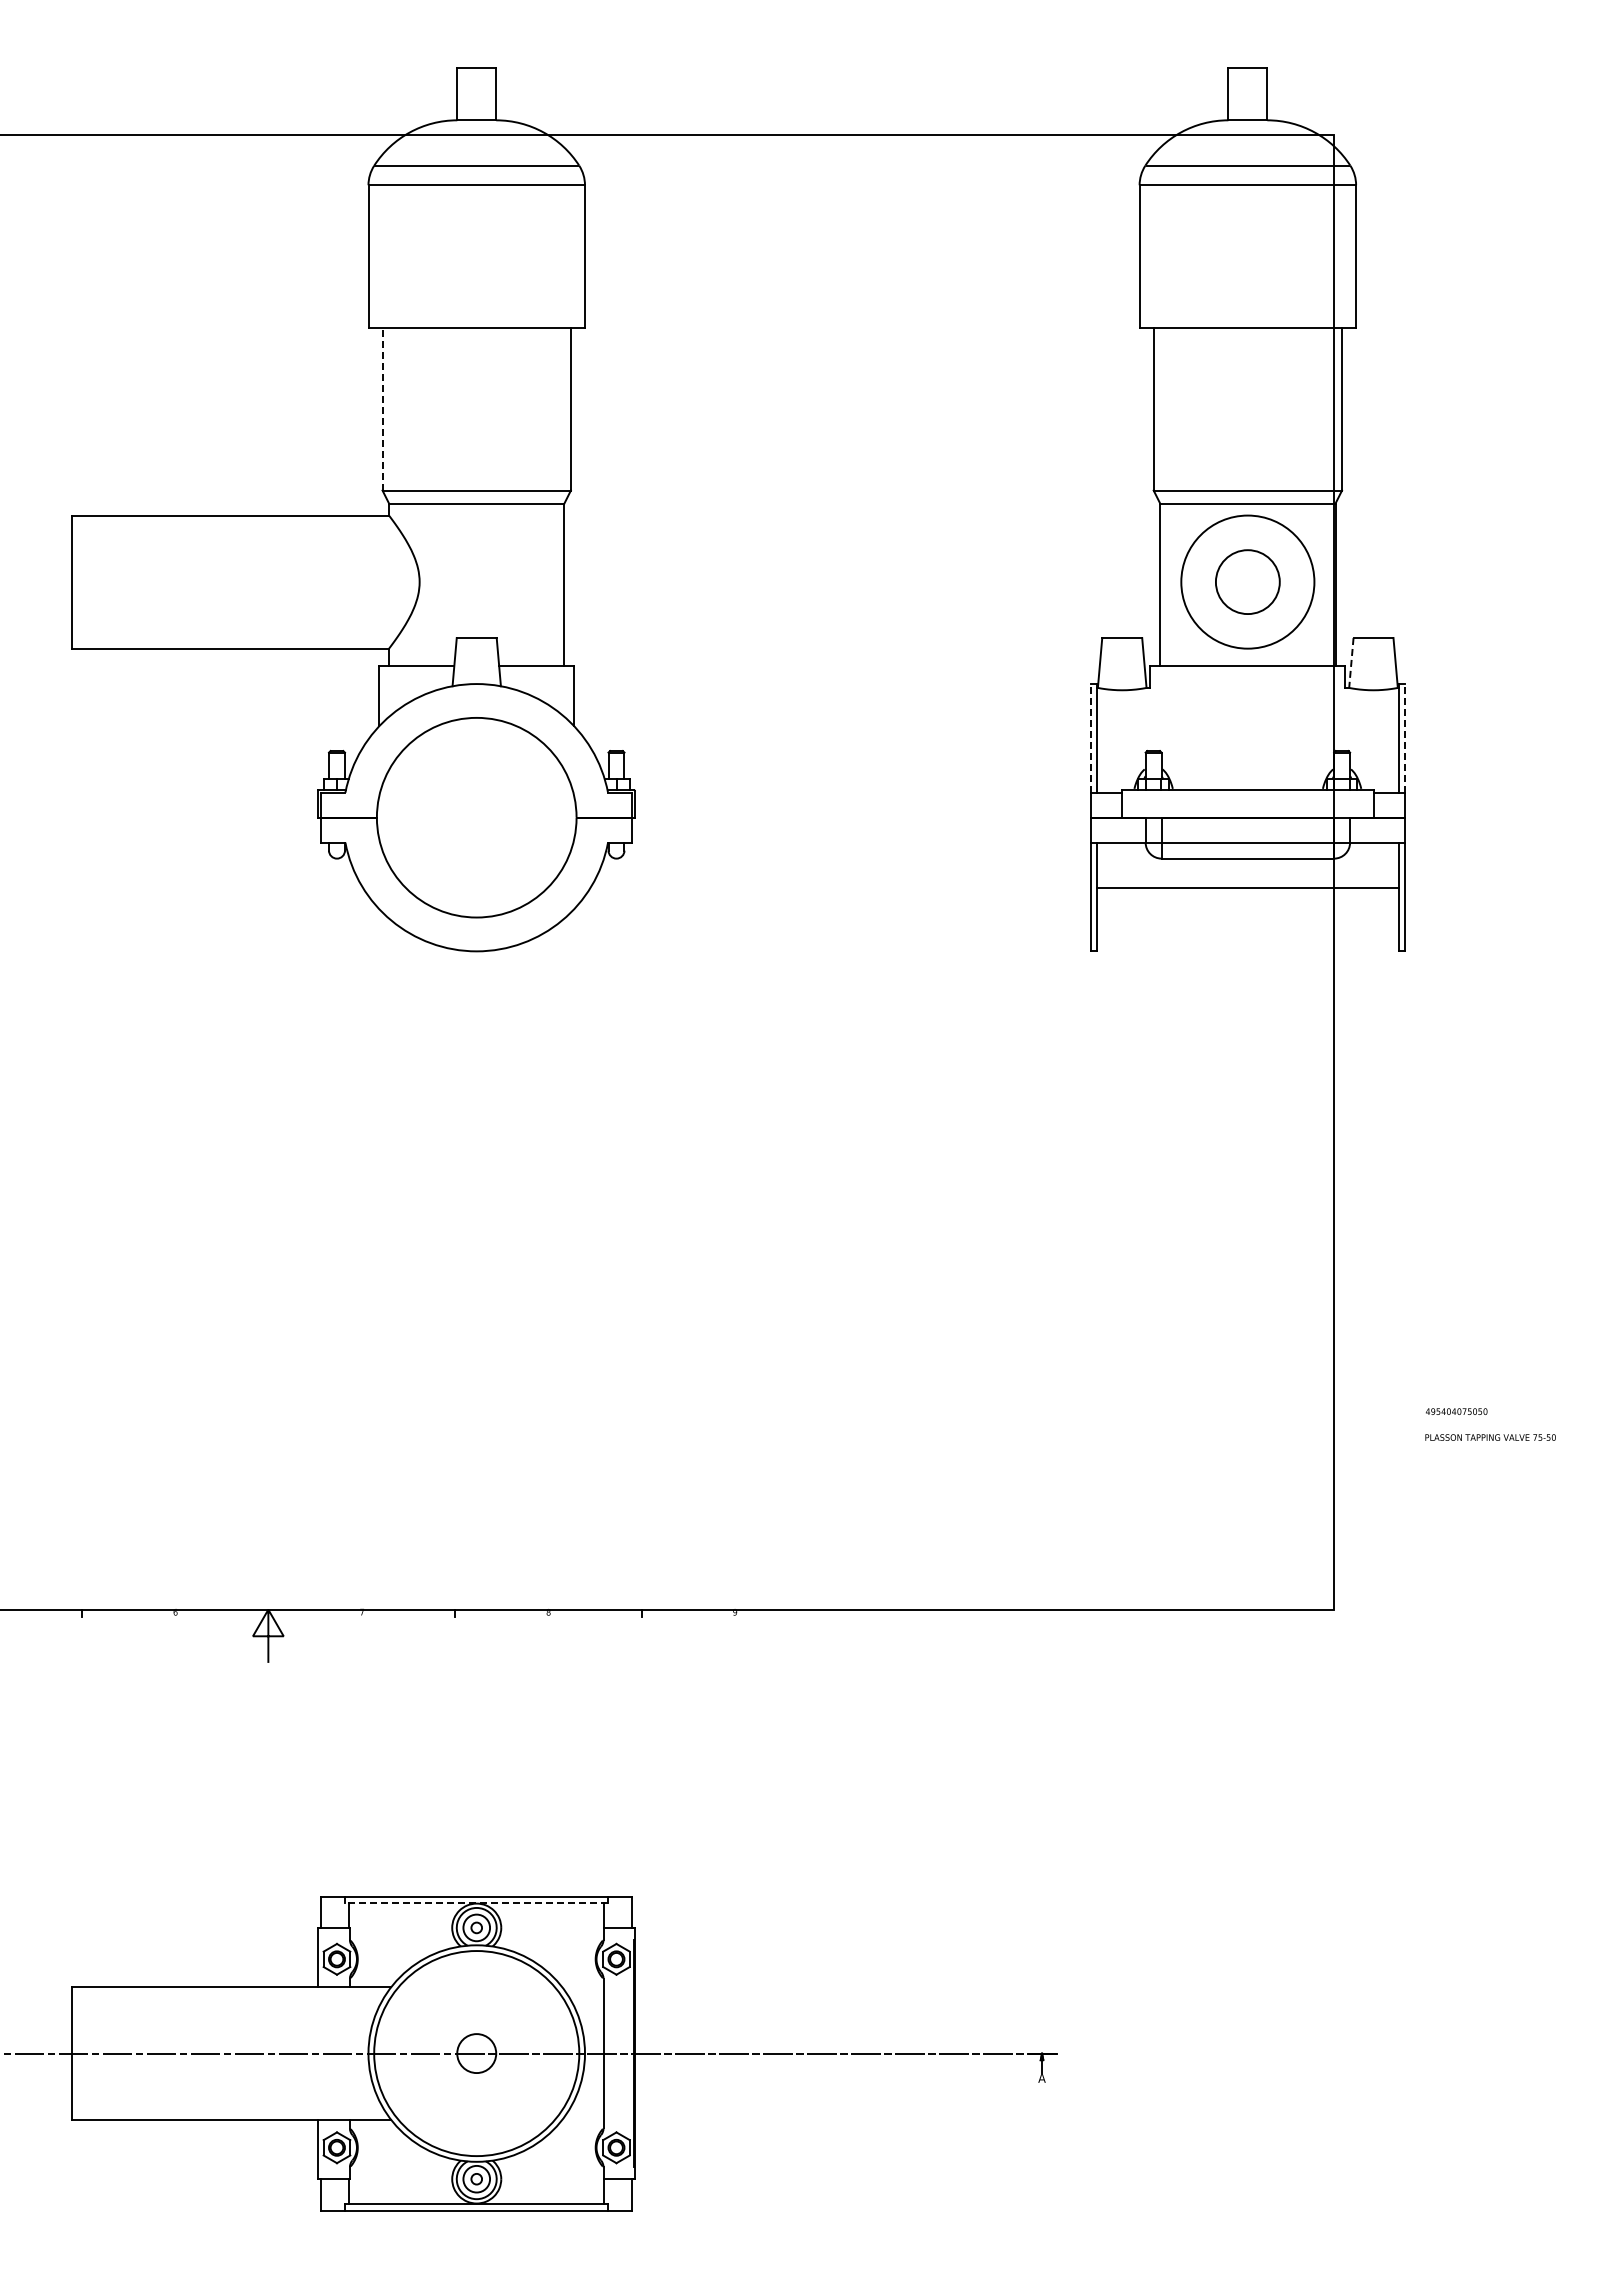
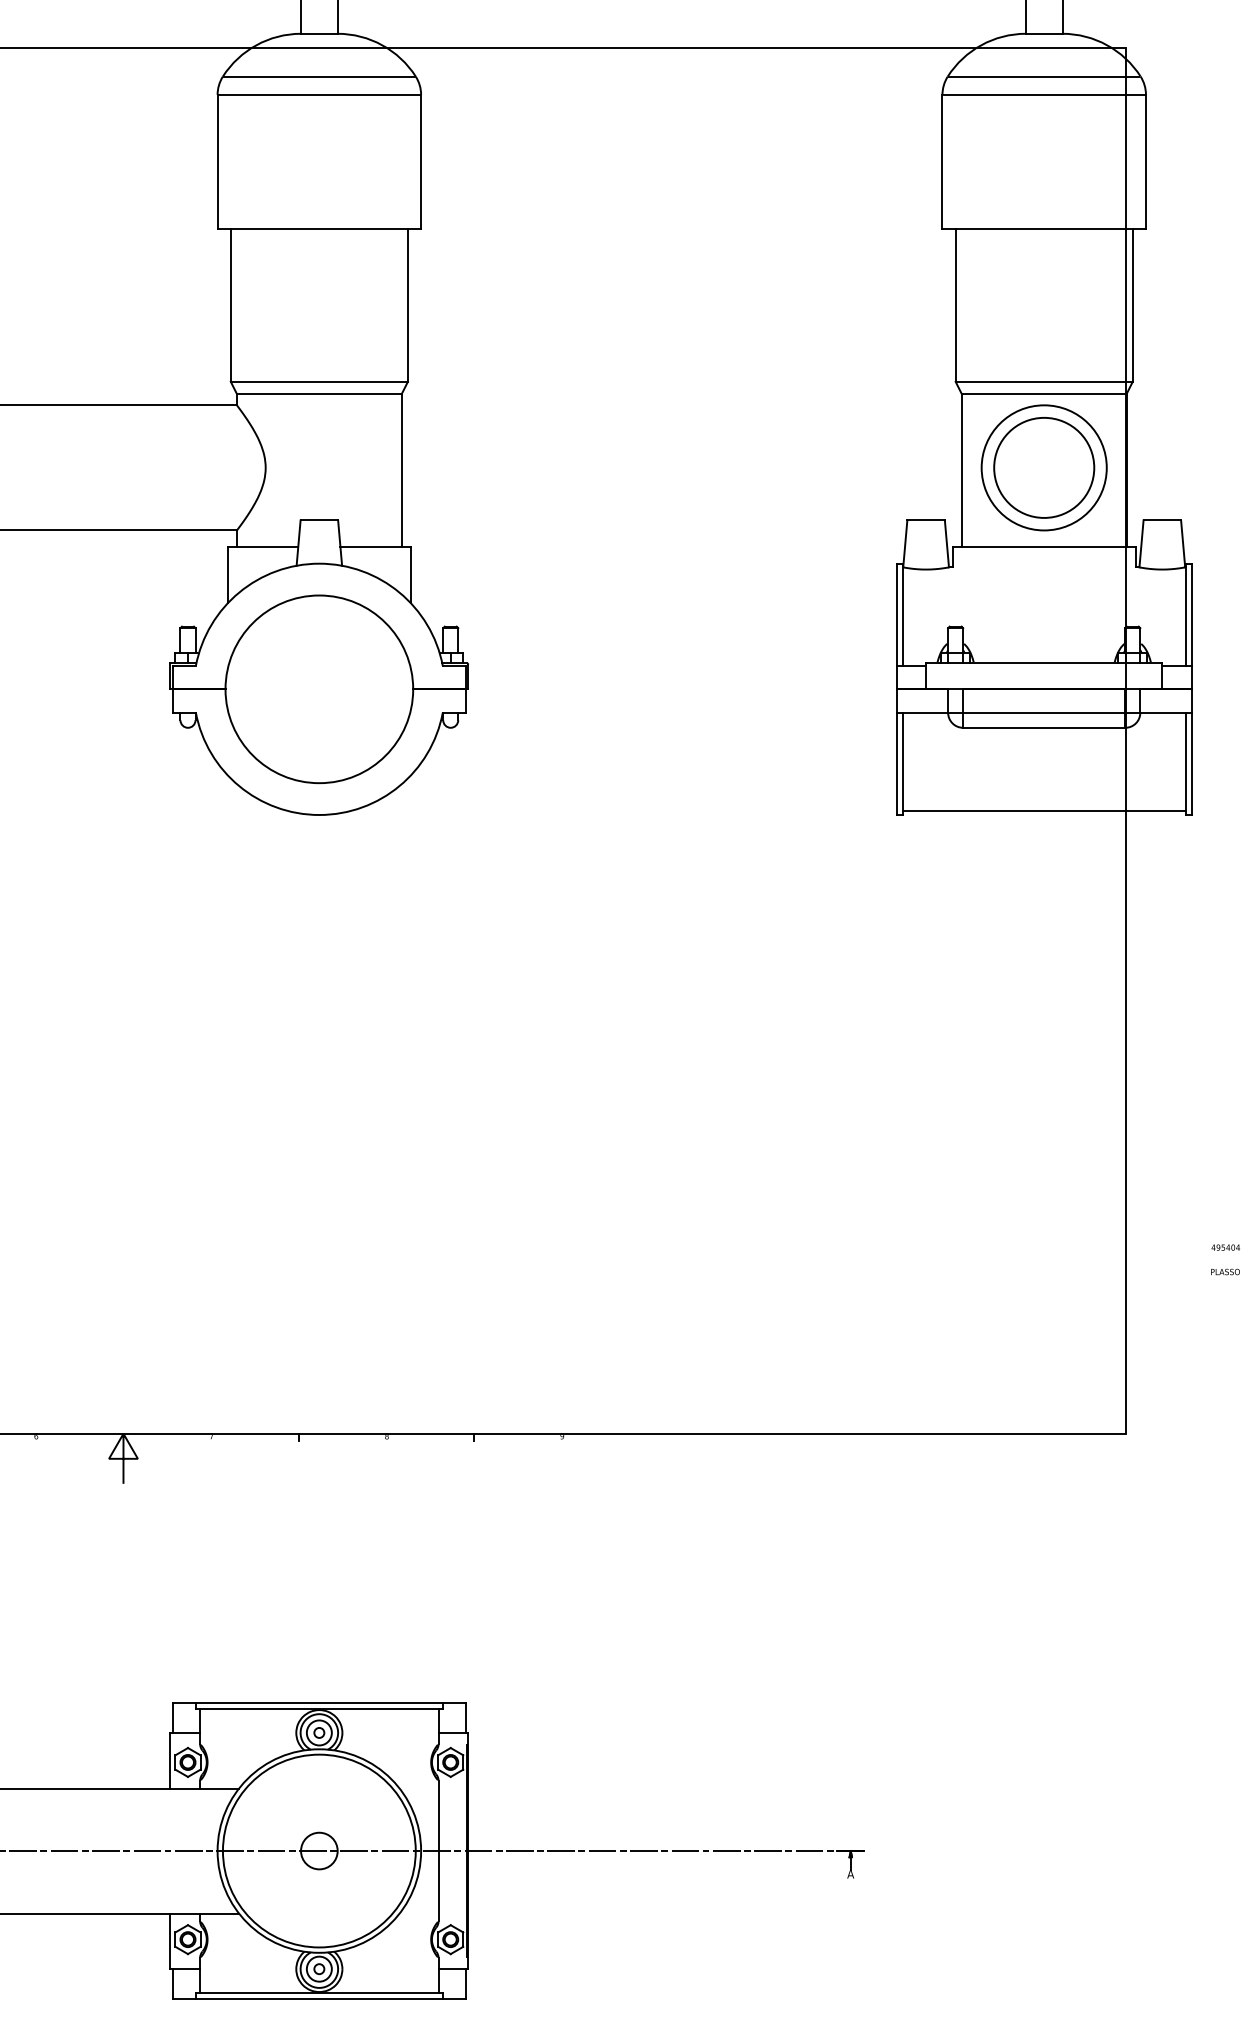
line: (382, 408) -> (230, 304), dashed -> solid
circle: (1247, 581) -> (1043, 467), size x1.67
line: (1351, 663) -> (1141, 544), dashed -> solid
line: (1090, 737) -> (896, 613), dashed -> solid
line: (1404, 737) -> (1191, 613), dashed -> solid
line: (1247, 888) -> (1043, 811), moved
line: (476, 1902) -> (319, 1709), dashed -> solid

